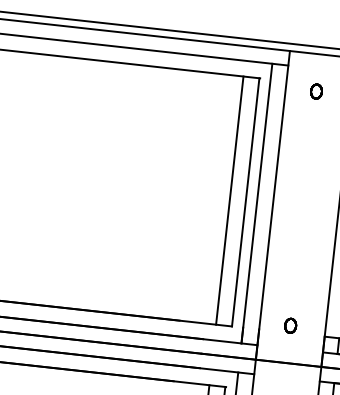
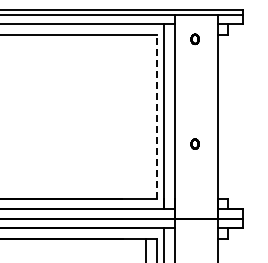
line: (230, 200) -> (146, 116), removed
line: (245, 201) -> (156, 116), solid -> dashed
part: (289, 324) -> (194, 143), moved

